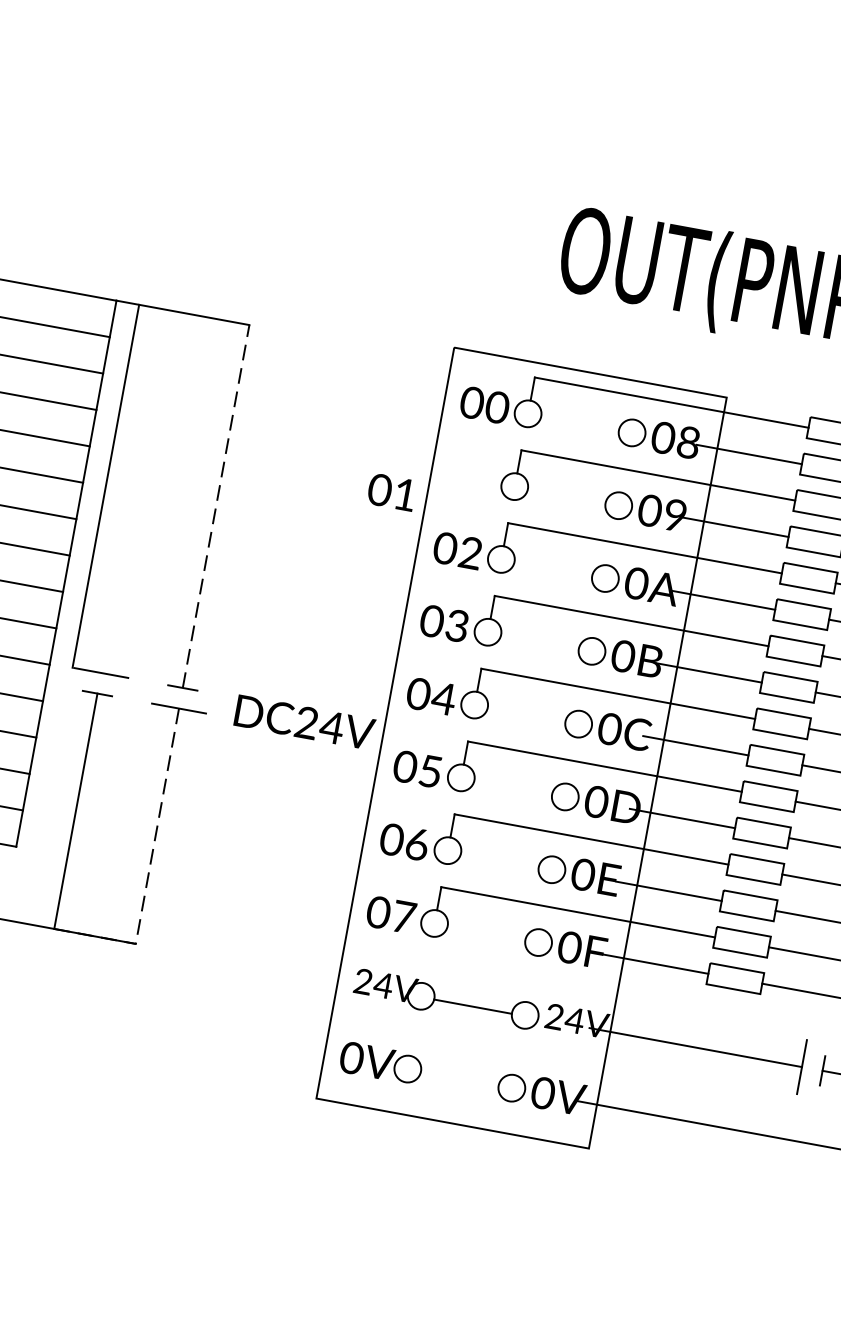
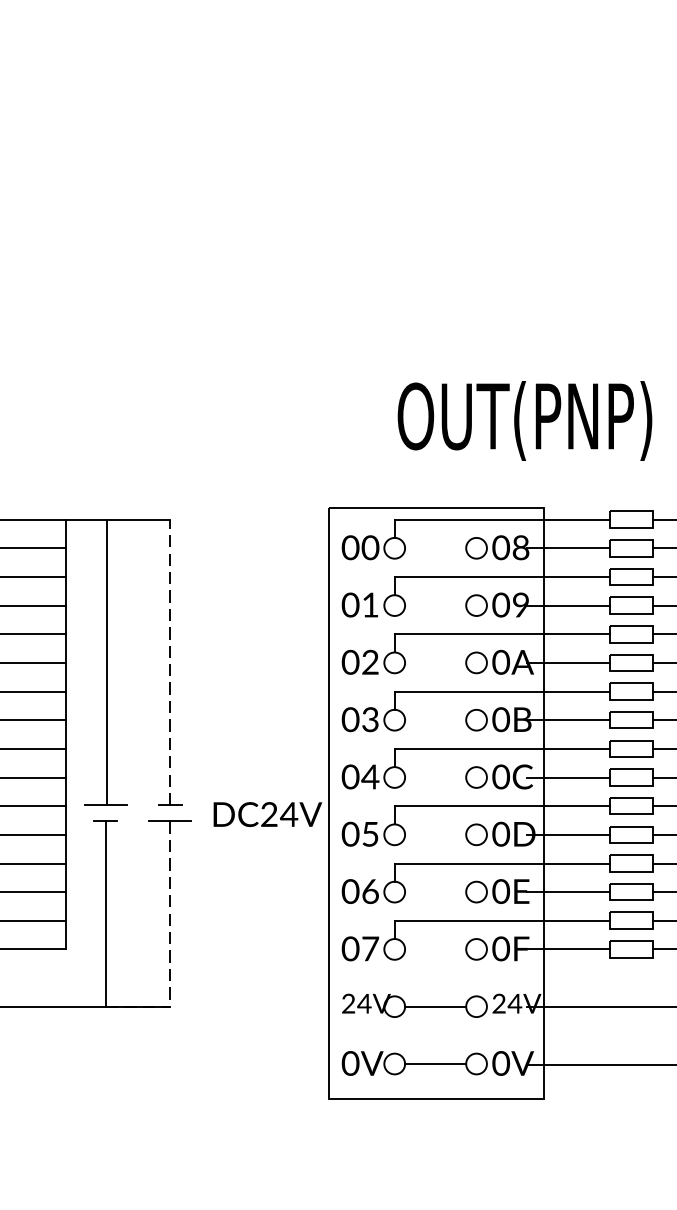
line: (106, 486) -> (107, 662), moved
text: (391, 491) -> (359, 604), moved
line: (459, 1079) -> (435, 1064), added

